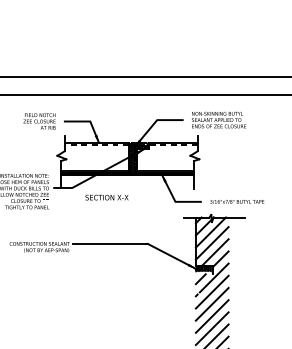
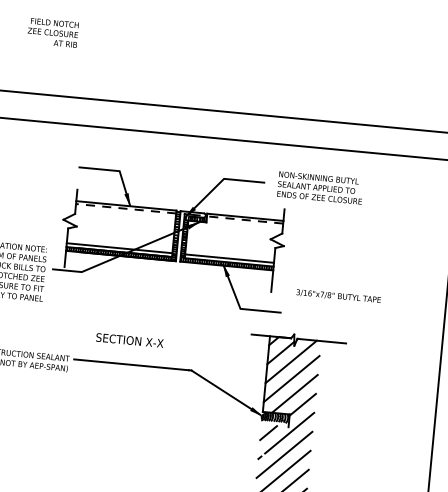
text: (39, 121) -> (52, 32), moved
text: (106, 197) -> (129, 340), moved
text: (237, 201) -> (339, 295), moved

